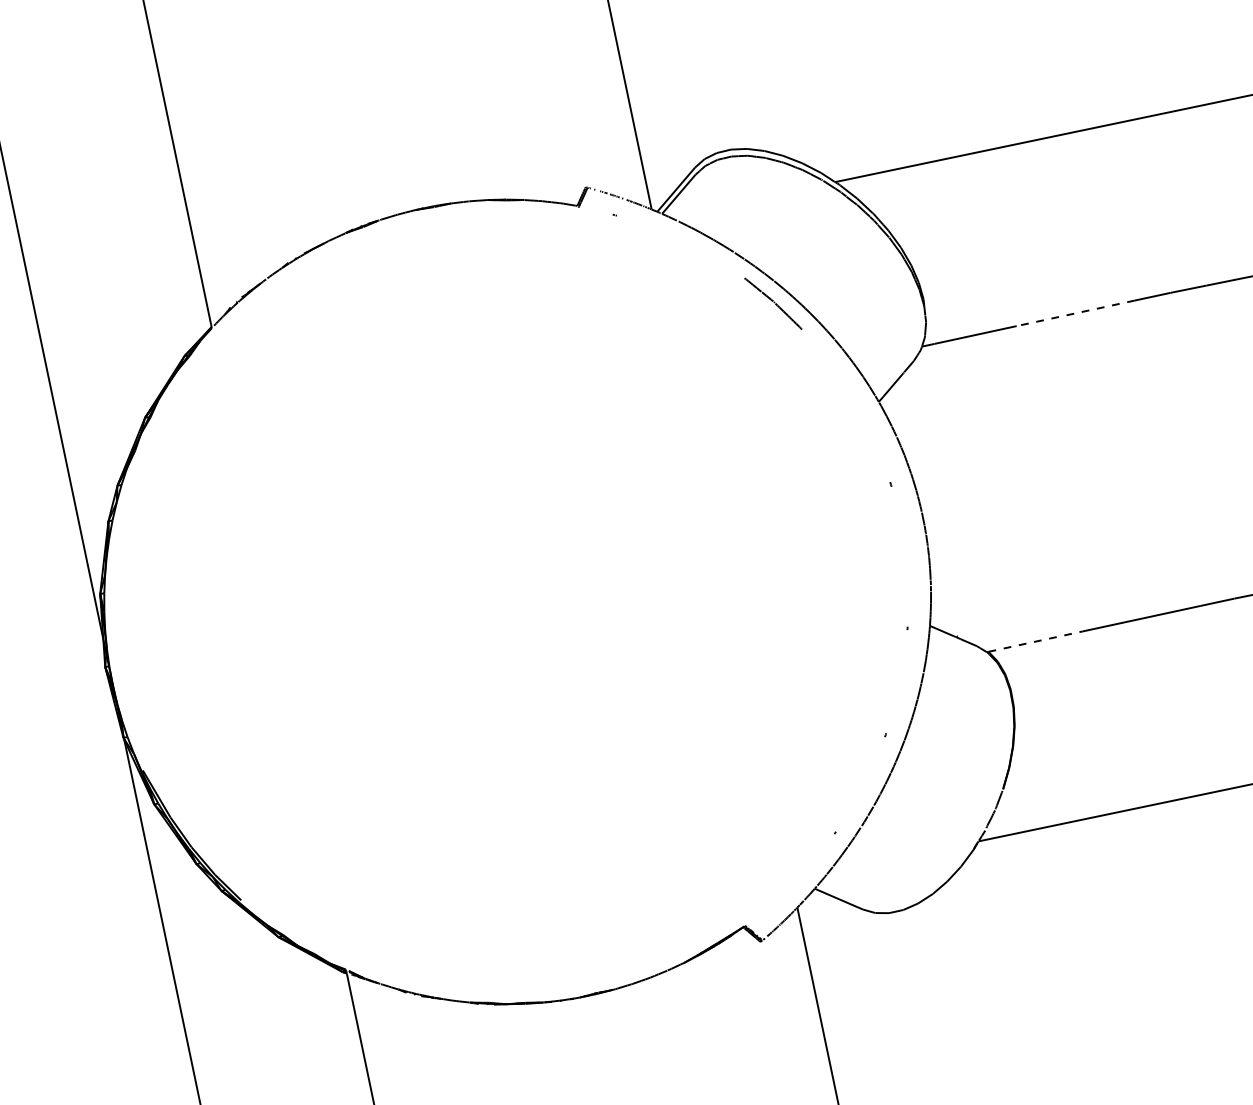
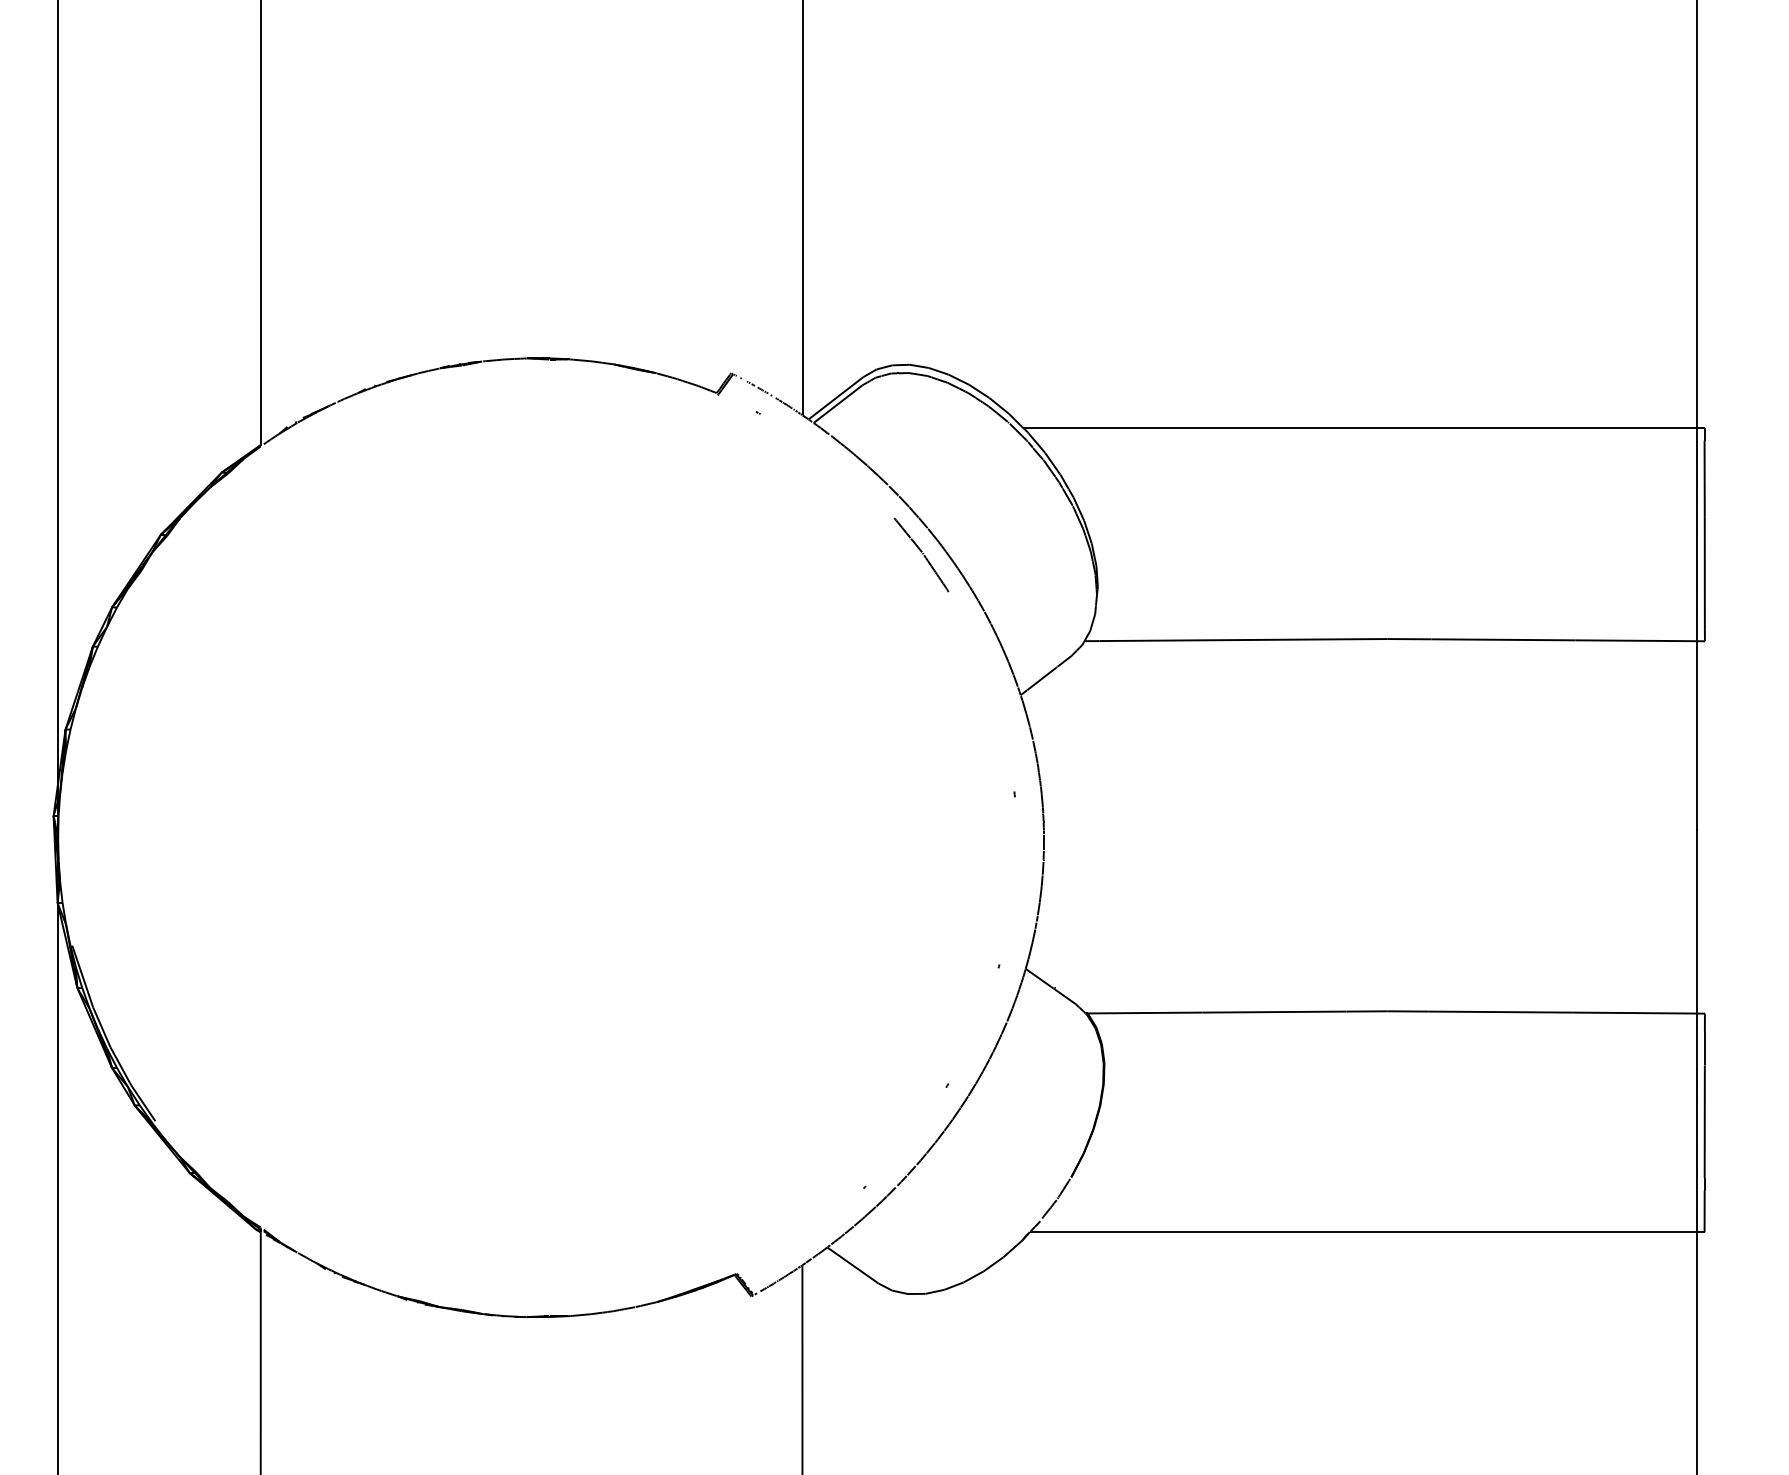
line: (1075, 313) -> (1271, 639), dashed -> solid
line: (1035, 641) -> (1145, 1013), dashed -> solid

